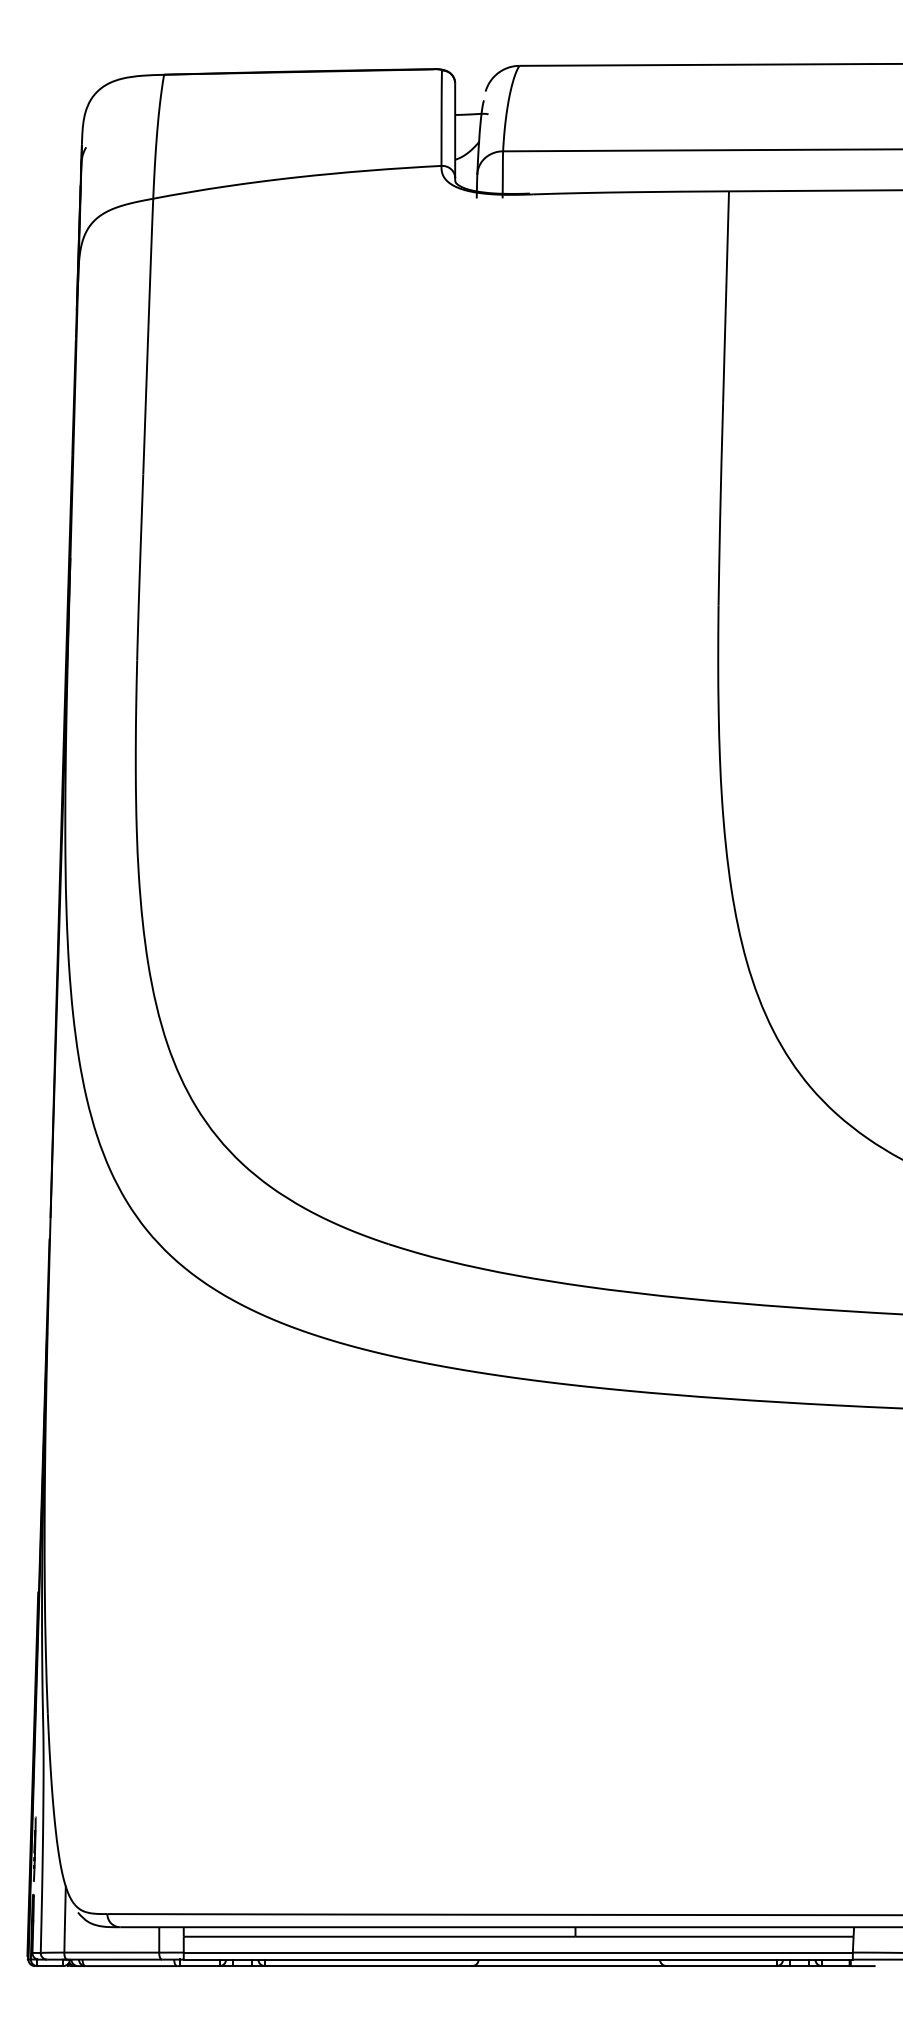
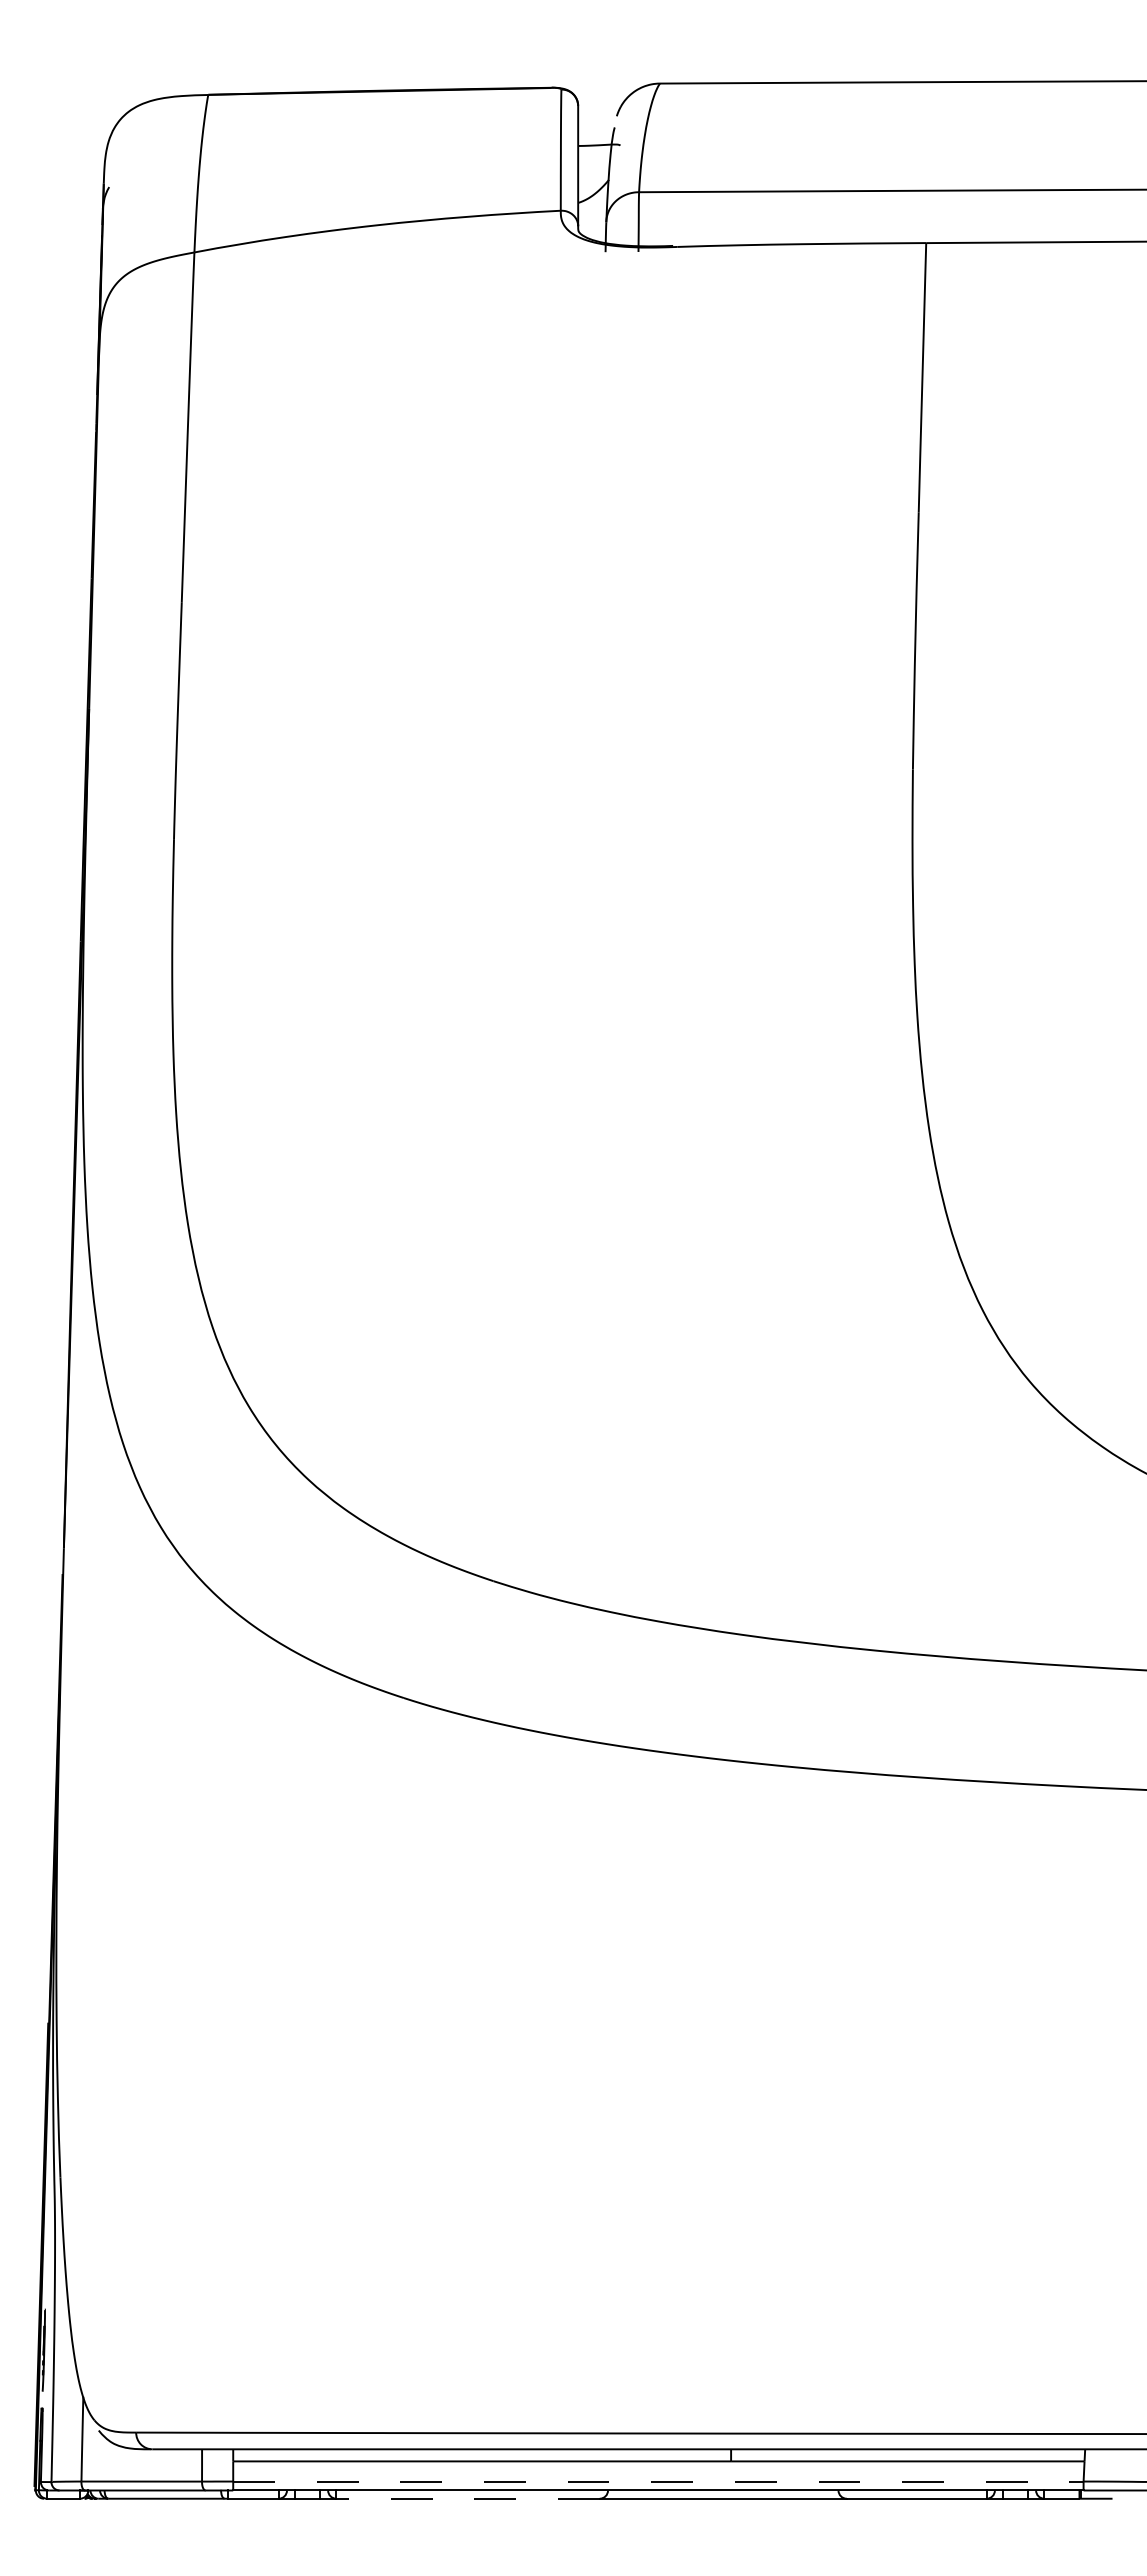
line: (518, 1952) -> (658, 2481), solid -> dashed
line: (368, 1965) -> (468, 2498), solid -> dashed

